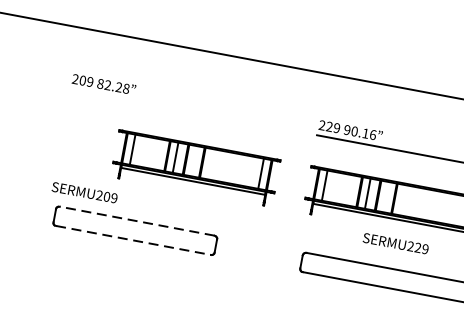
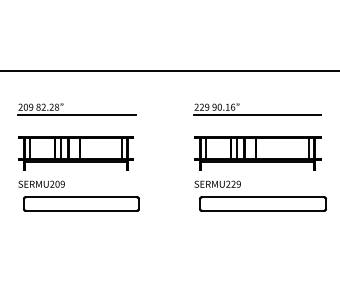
line: (153, 104) -> (77, 114), added
part: (194, 168) -> (75, 153), moved
line: (135, 221) -> (80, 197), dashed -> solid
line: (133, 239) -> (81, 210), dashed -> solid
text: (395, 242) -> (217, 183), moved

